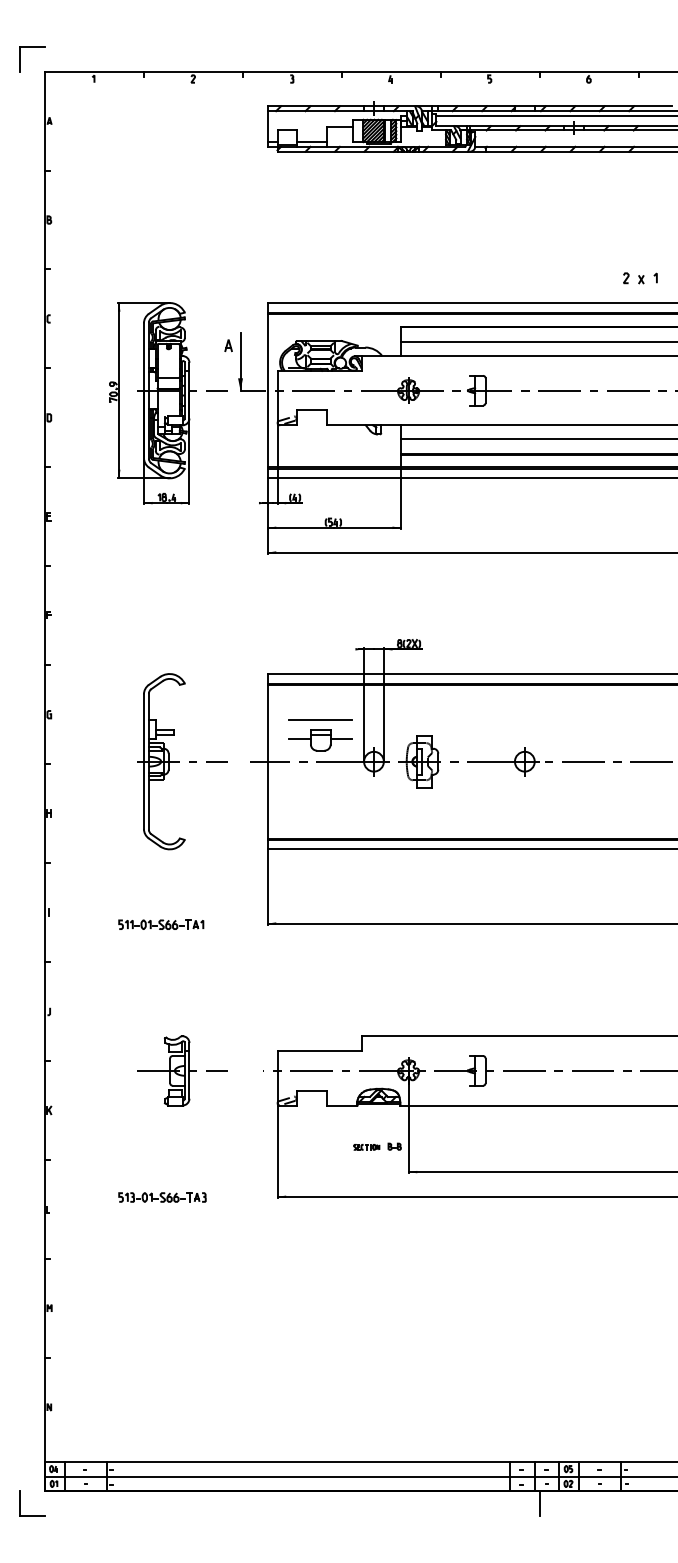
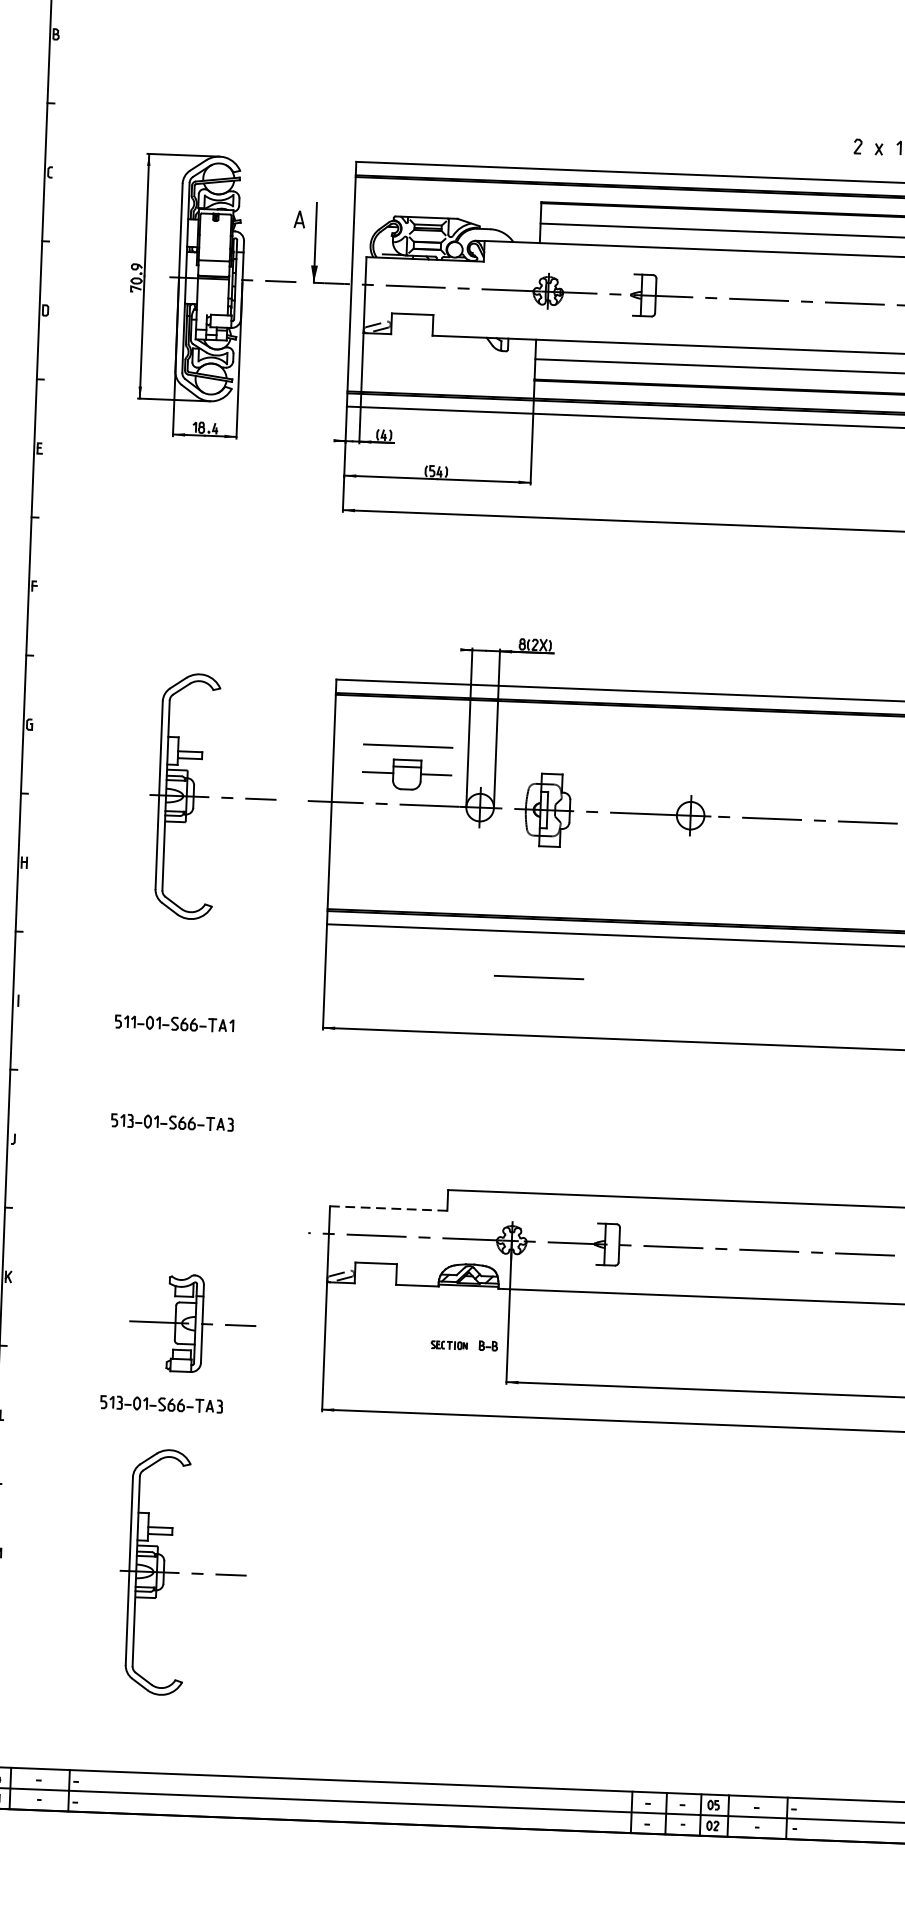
line: (420, 881) -> (538, 977), added
part: (162, 995) -> (172, 1122), added
line: (320, 1051) -> (389, 1209), solid -> dashed
part: (182, 1070) -> (192, 1323), moved
part: (182, 1317) -> (183, 1572), added
line: (539, 1503) -> (671, 1851), removed

